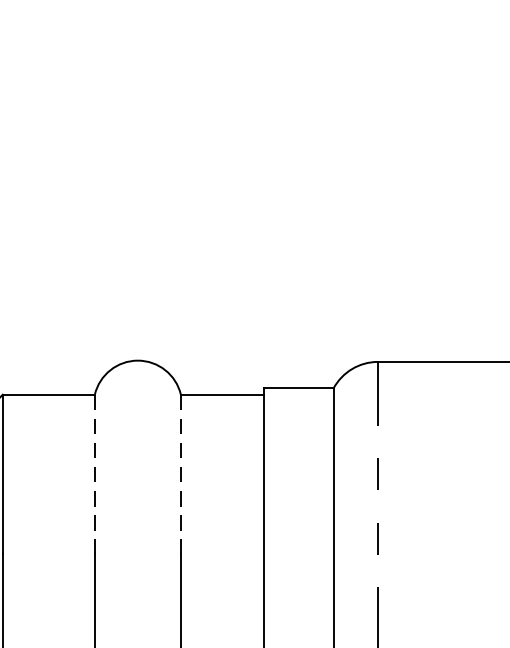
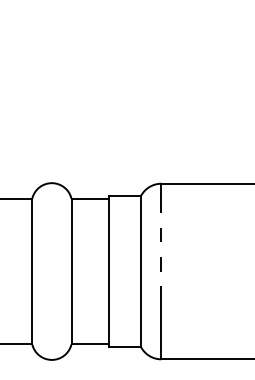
line: (95, 475) -> (32, 235), dashed -> solid
line: (180, 475) -> (71, 235), dashed -> solid

